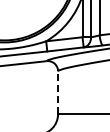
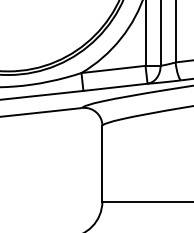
line: (58, 92) -> (103, 163), dashed -> solid

